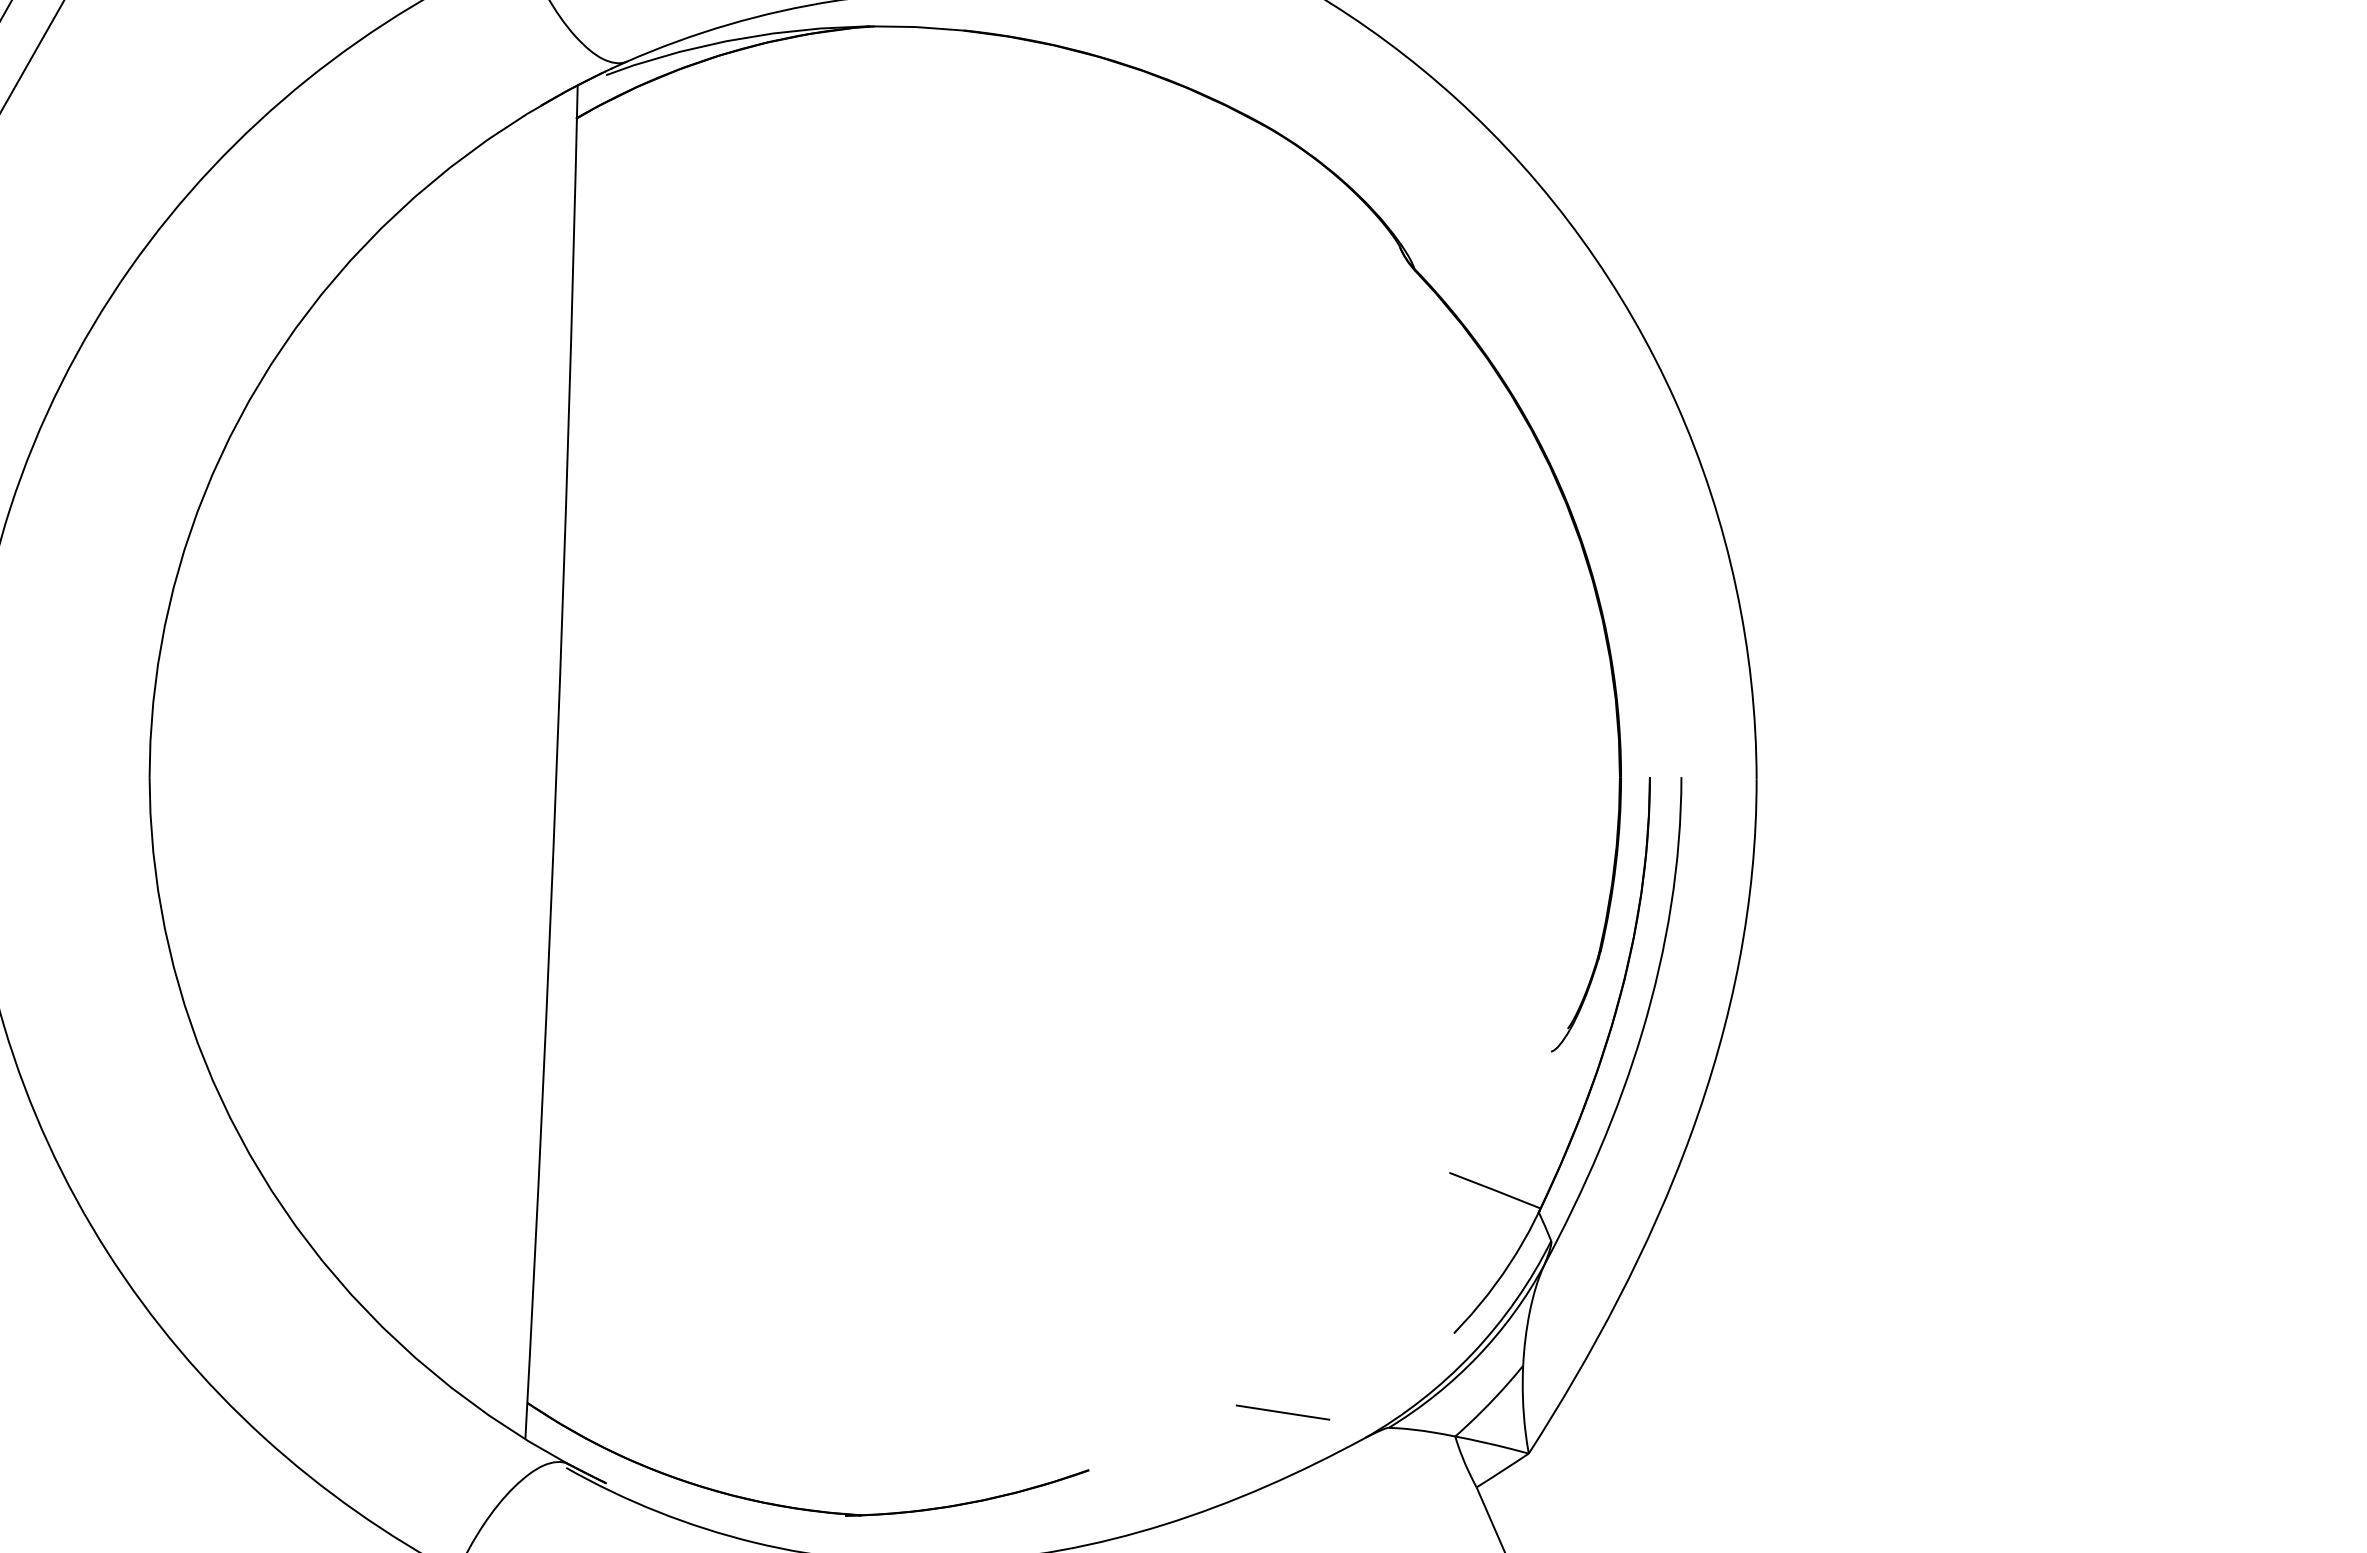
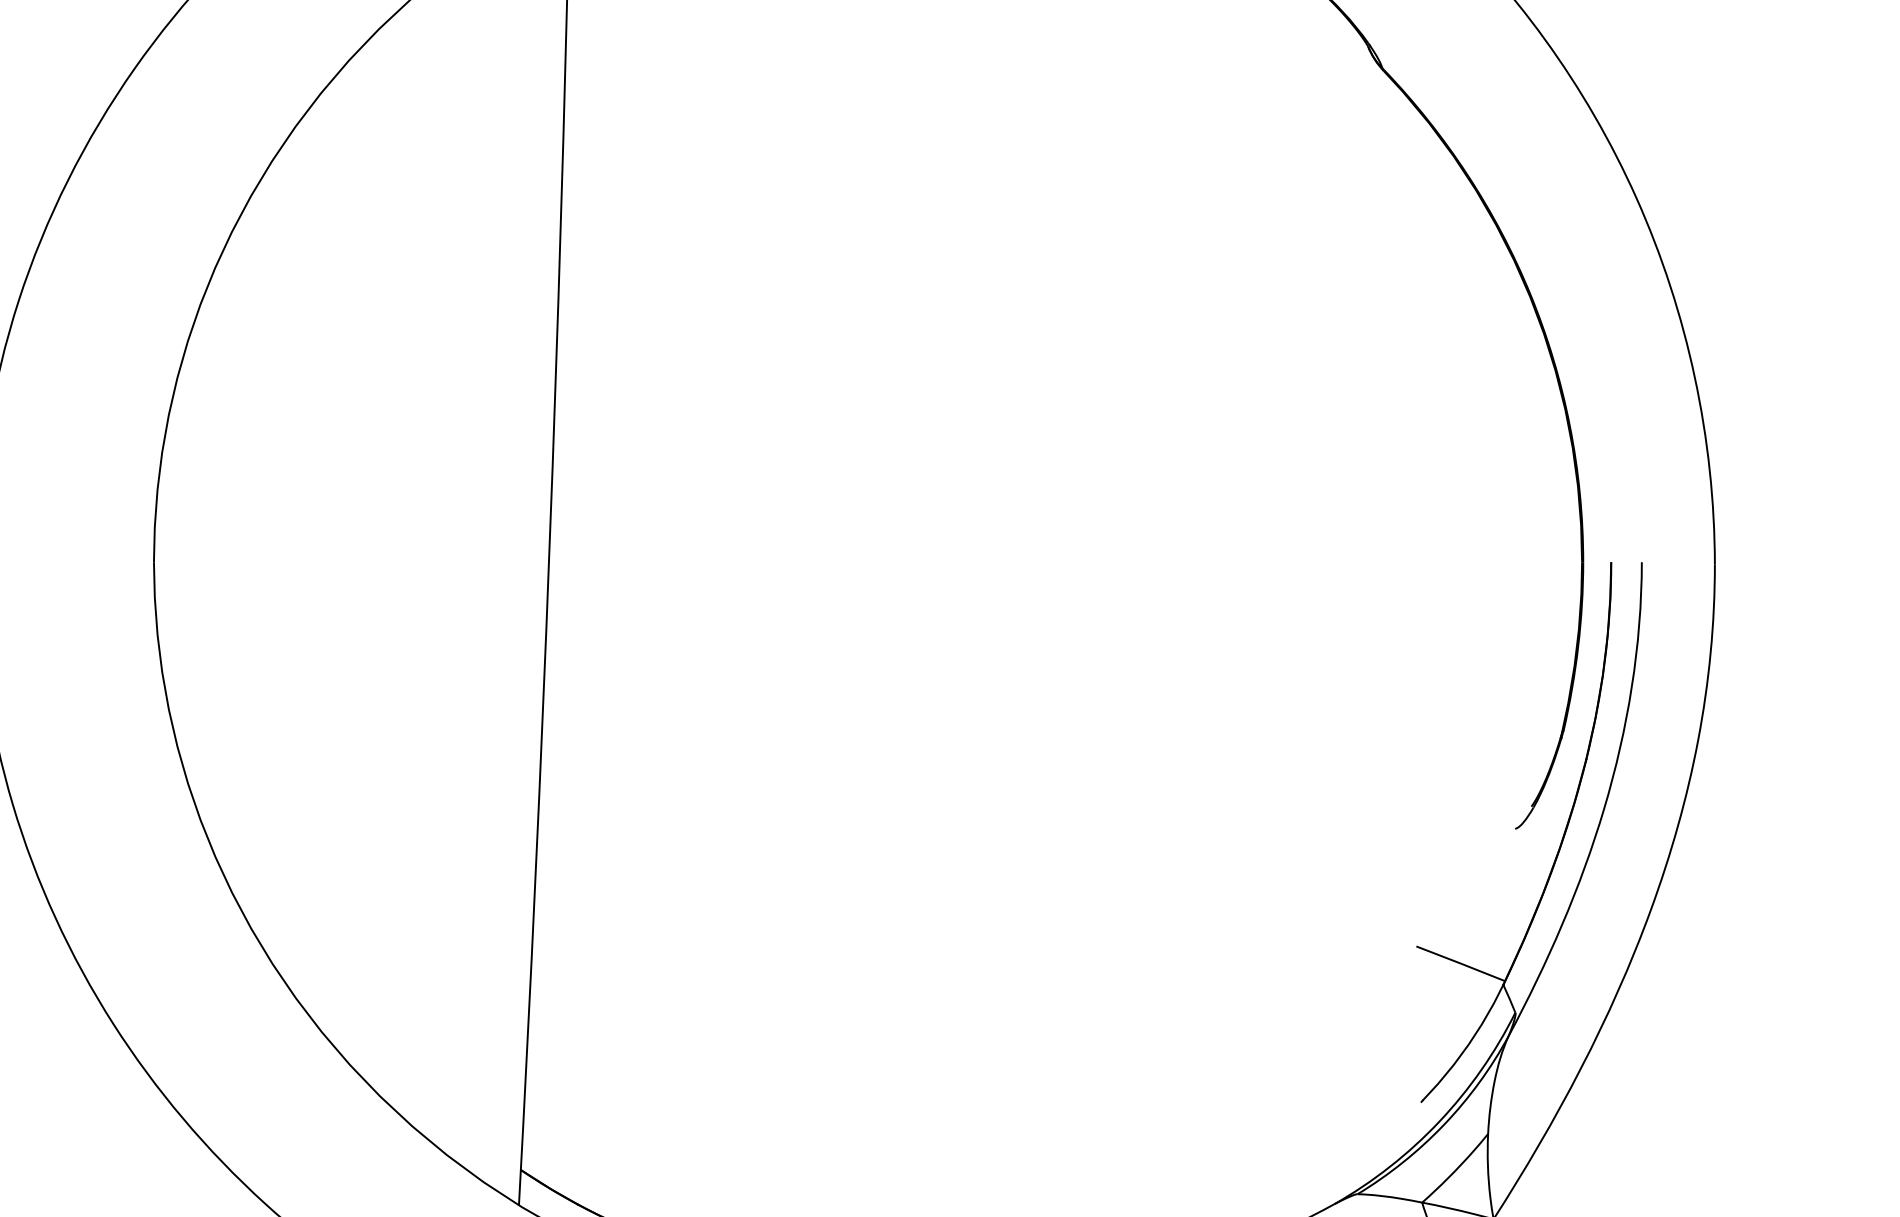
line: (1282, 1412) -> (1254, 1179), removed

